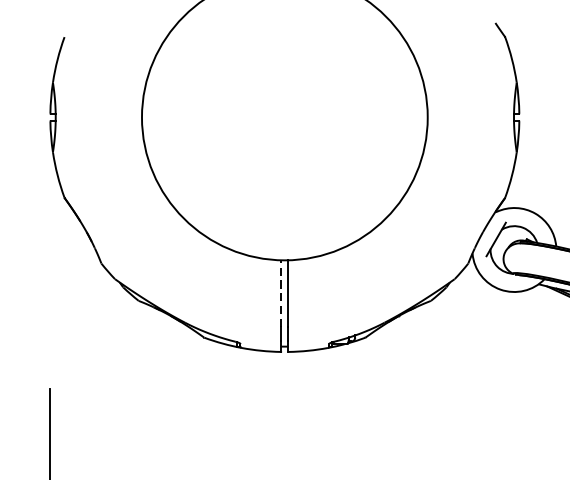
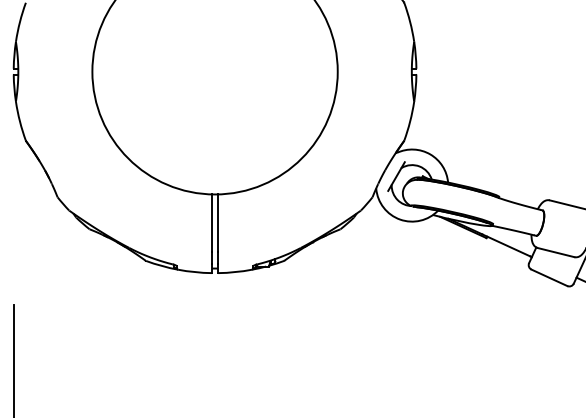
line: (281, 294) -> (212, 223), dashed -> solid

